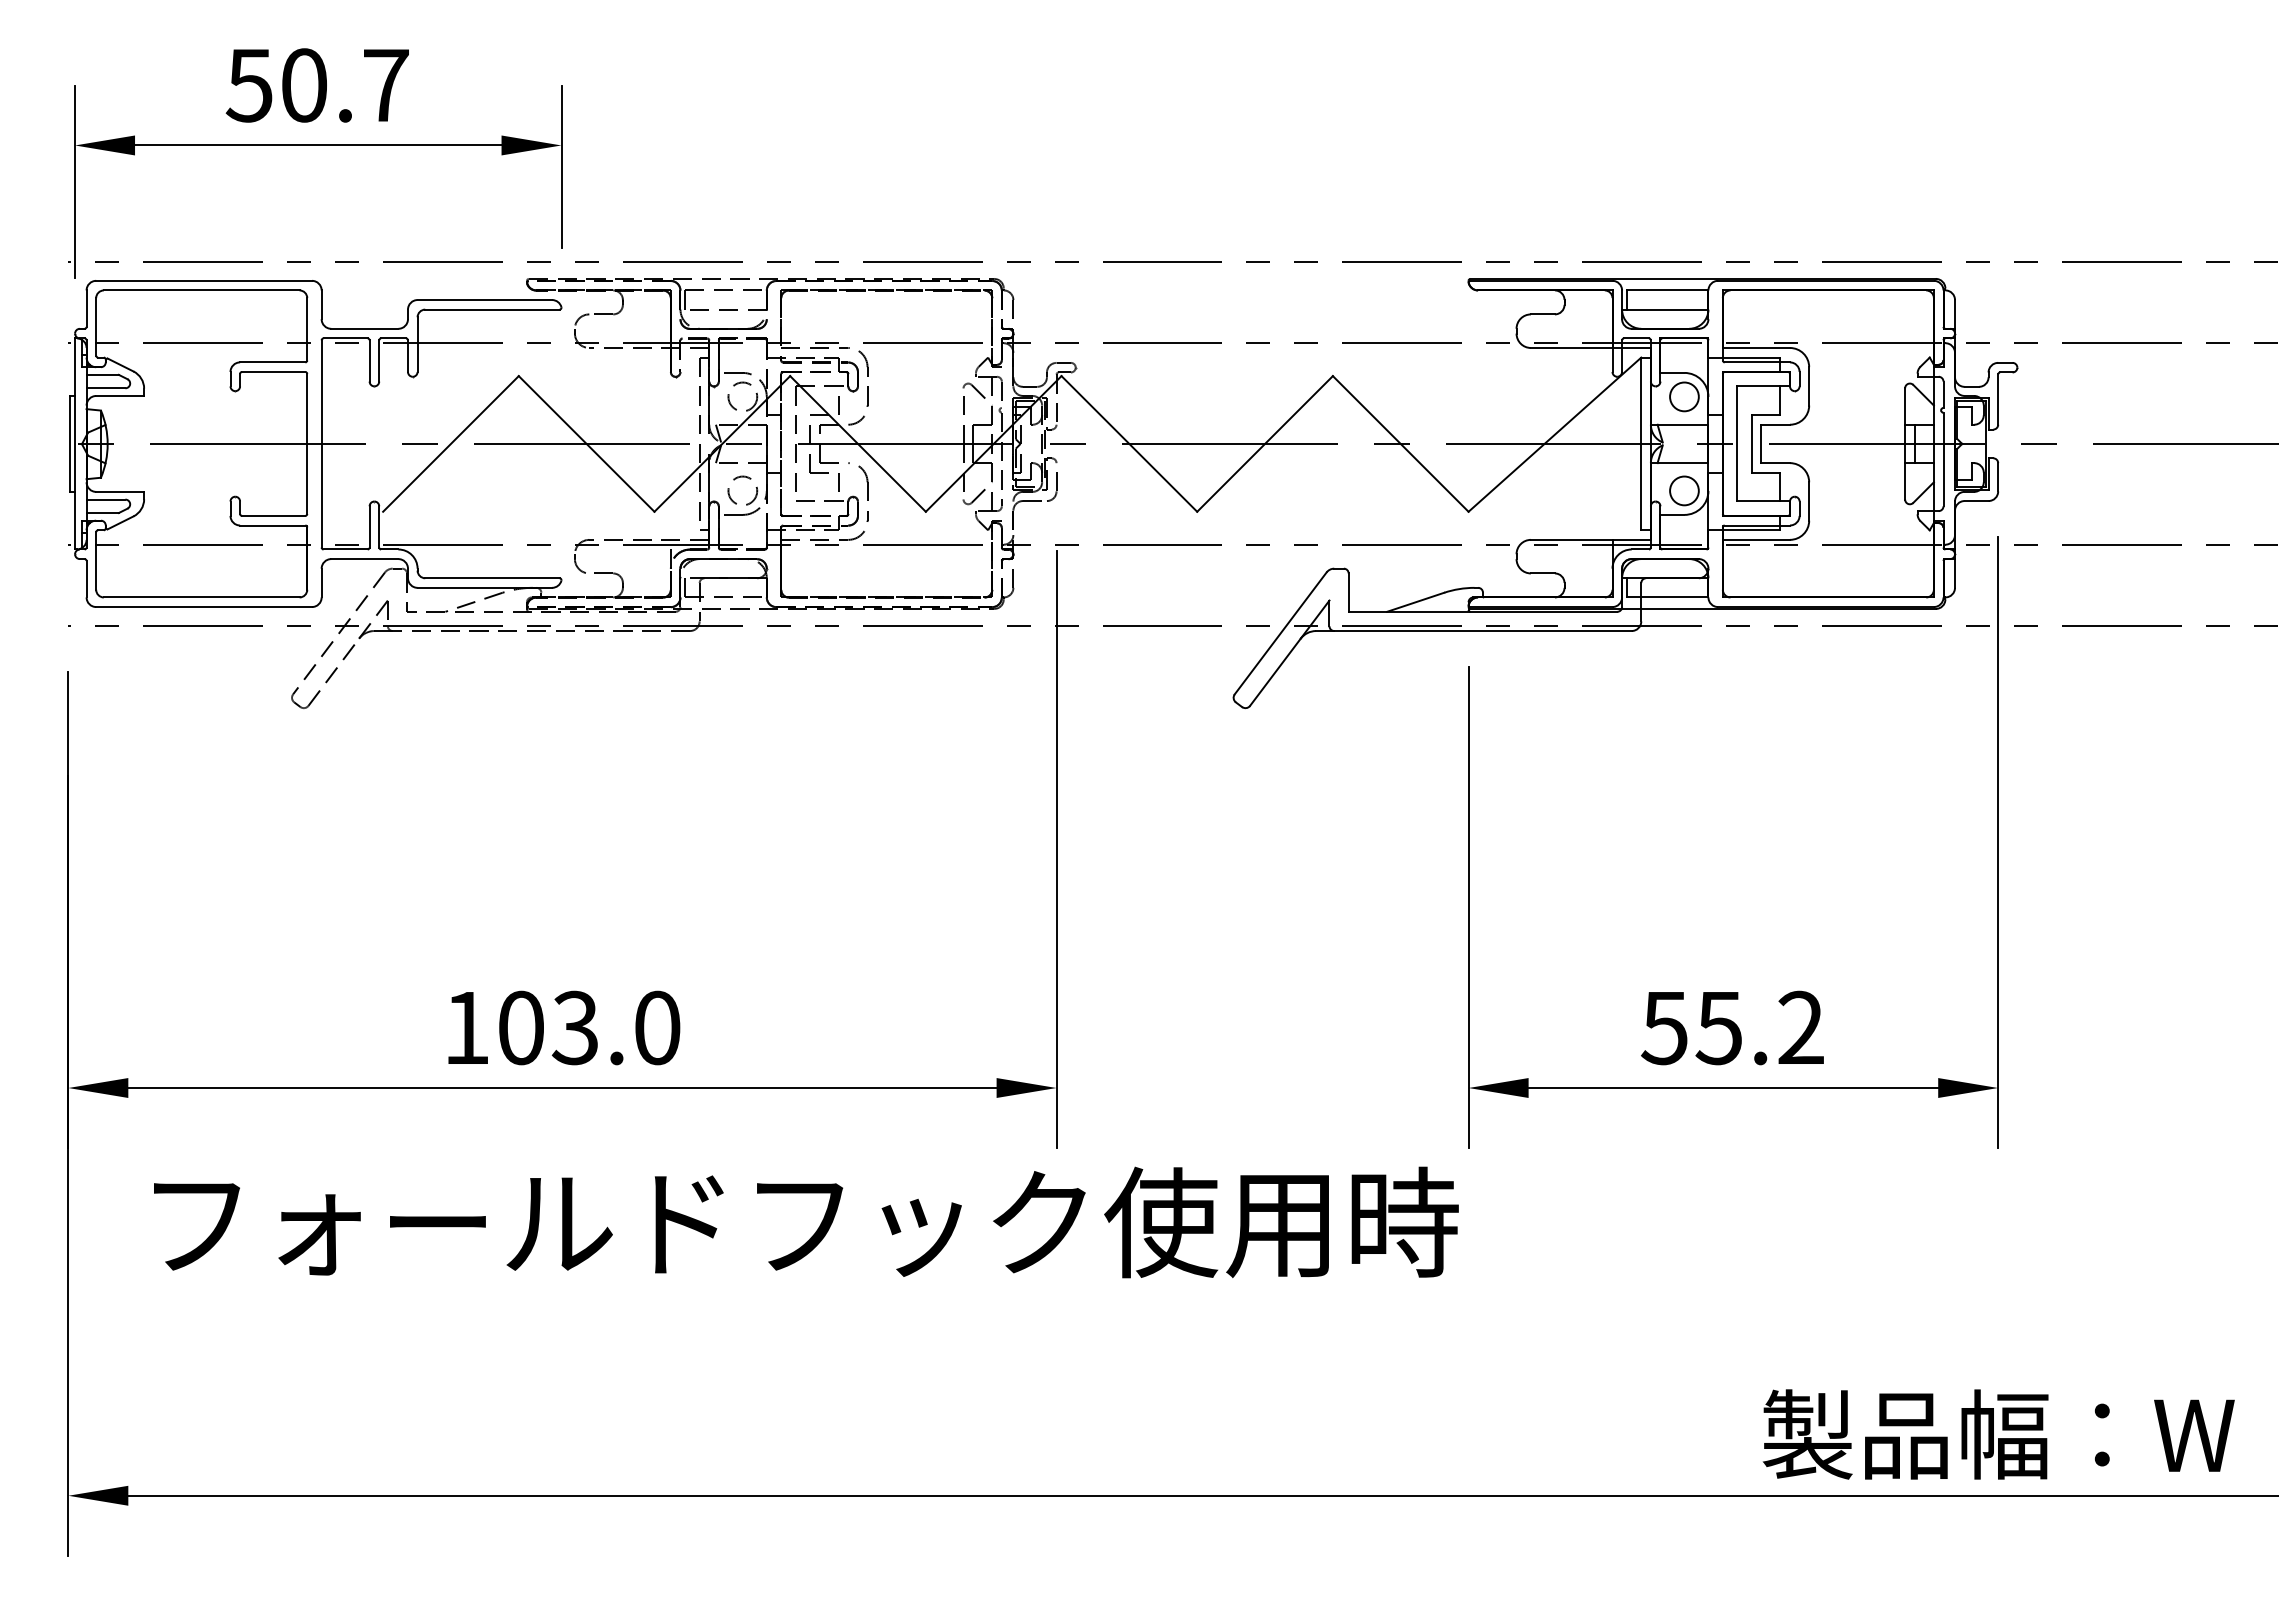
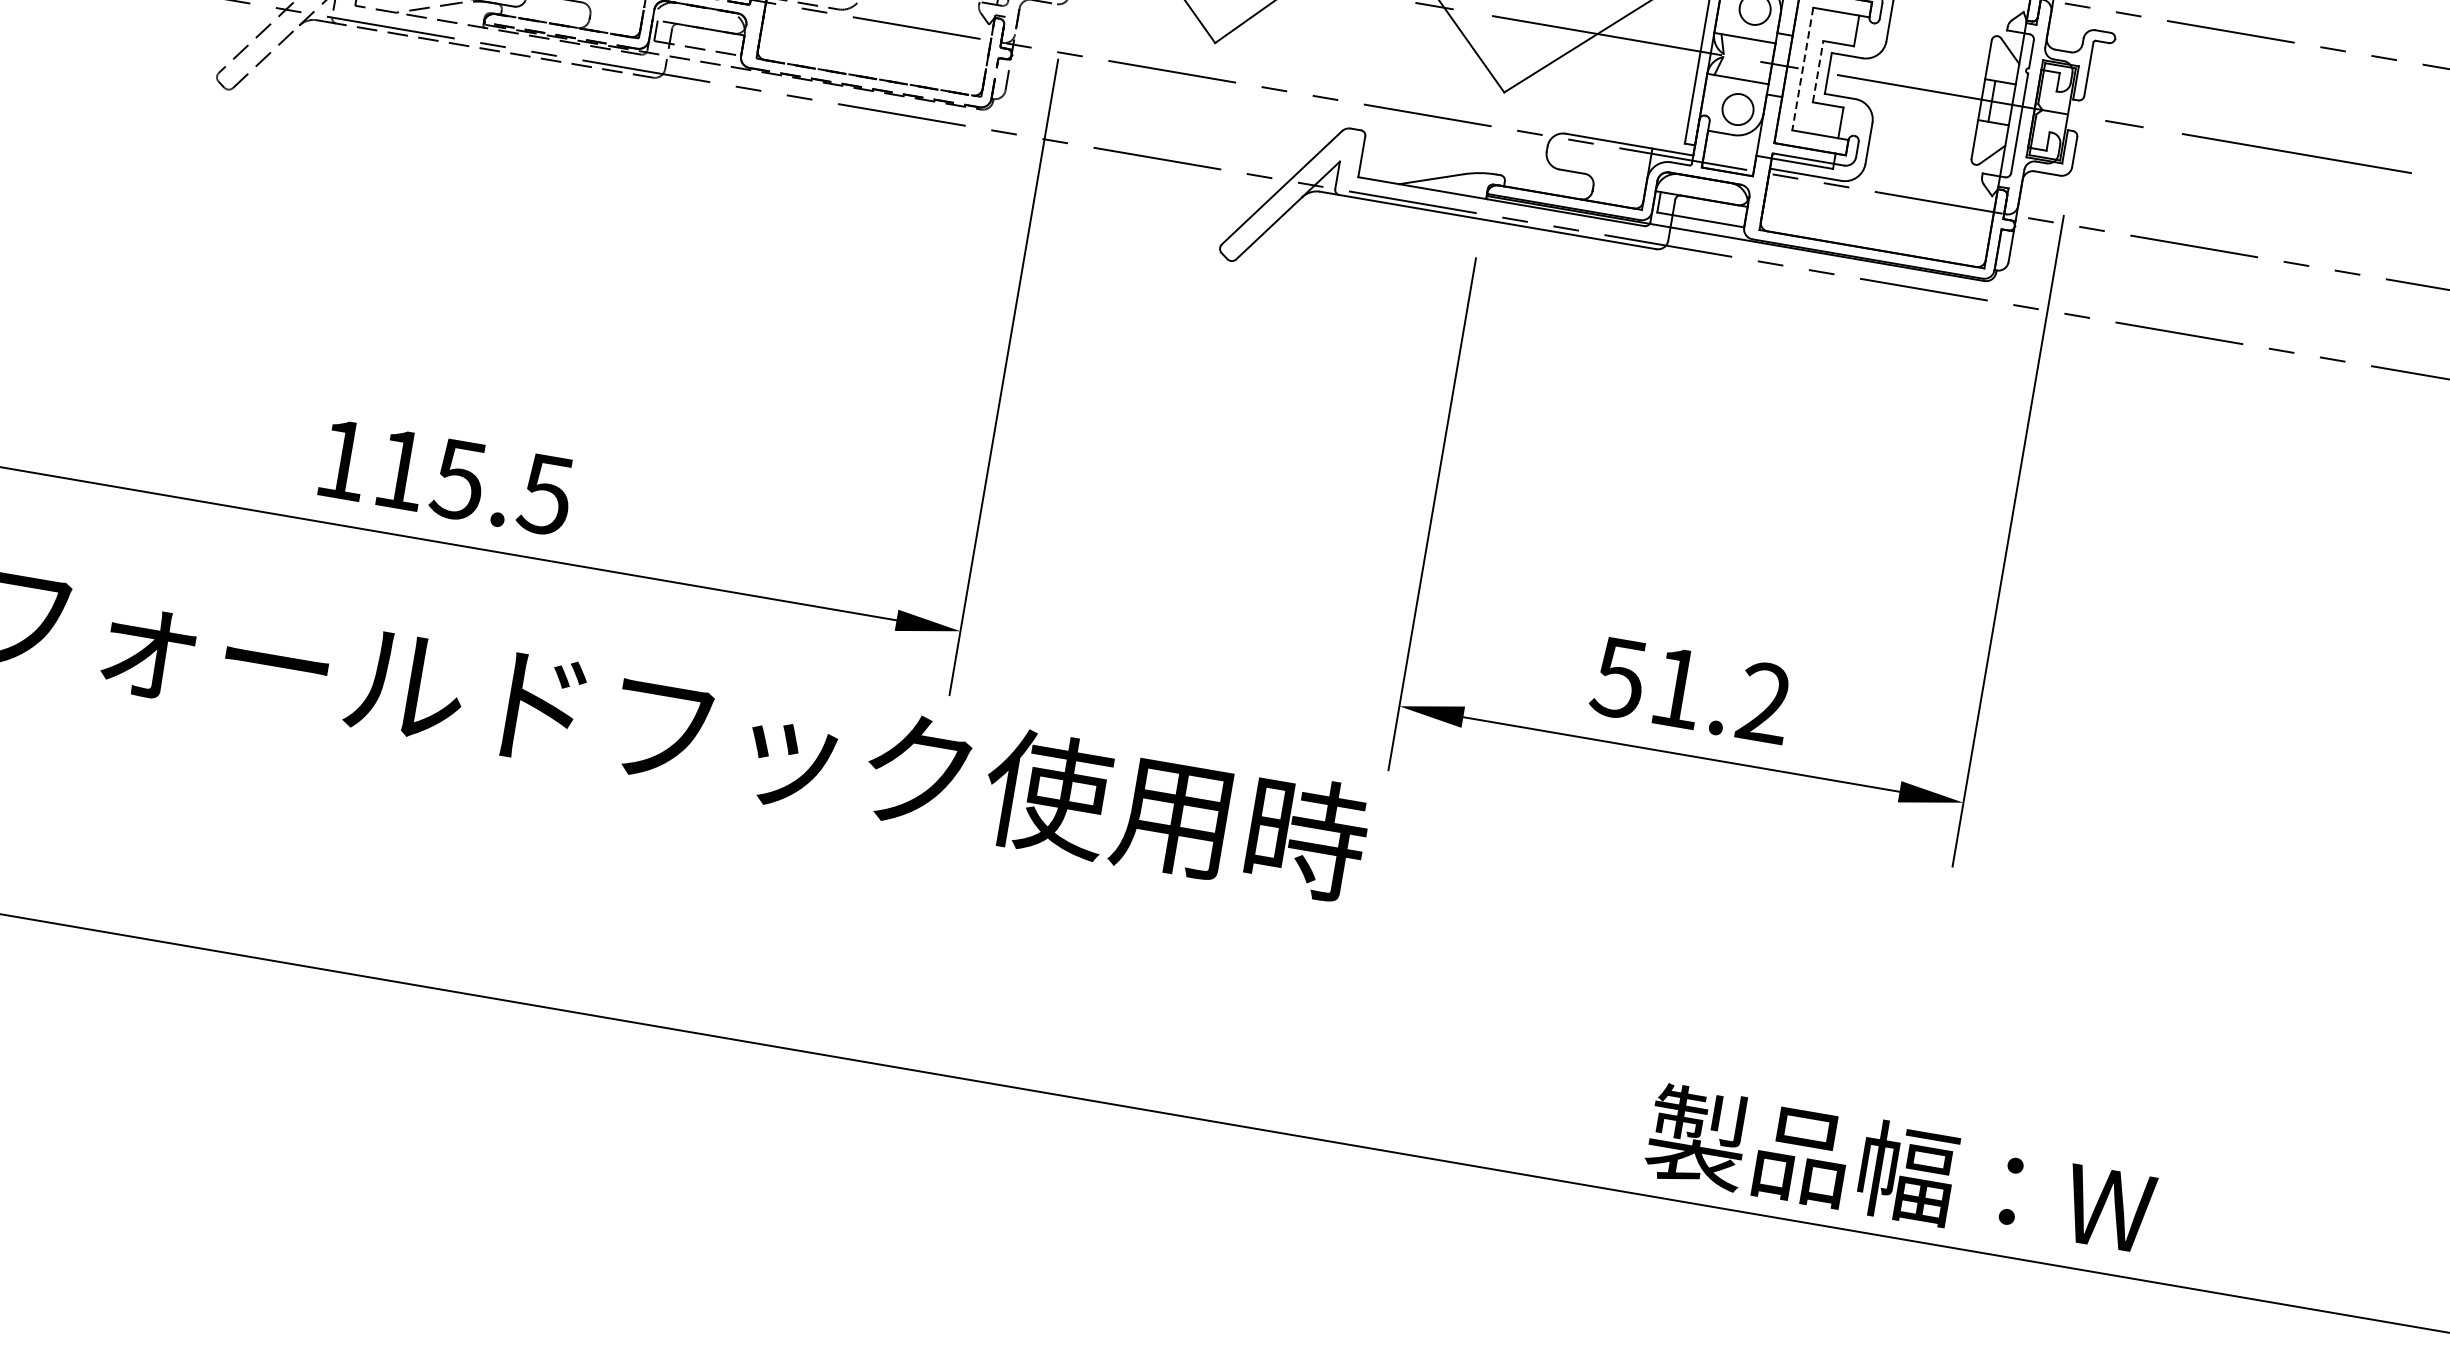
line: (1737, 443) -> (1803, 68), solid -> dashed
line: (1751, 443) -> (1818, 71), solid -> dashed
text: (589, 1027) -> (473, 481), 103.0 -> 115.5
text: (1718, 1028) -> (1676, 688), 55.2 -> 51.2

